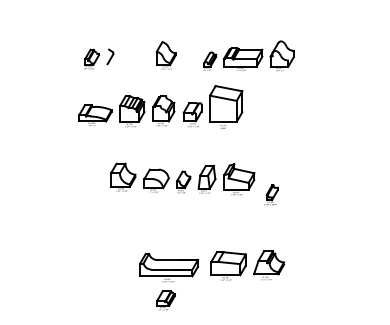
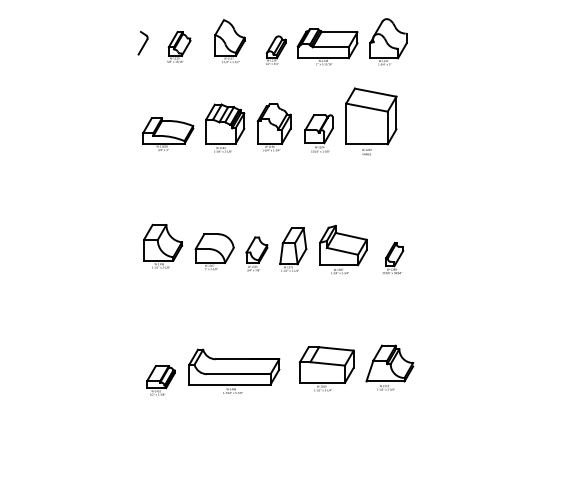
part: (248, 55) -> (336, 41), moved
part: (91, 58) -> (178, 45), moved
part: (160, 106) -> (269, 120), moved
part: (182, 178) -> (255, 247), moved
part: (165, 300) -> (160, 380), moved

